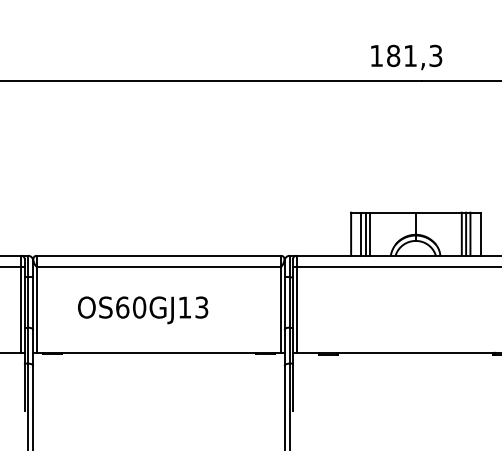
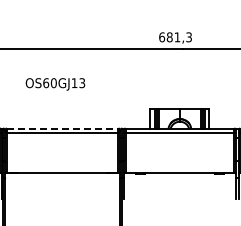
text: (377, 56) -> (162, 37), 181,3 -> 681,3
line: (158, 255) -> (62, 128), solid -> dashed
text: (143, 310) -> (55, 84), moved

